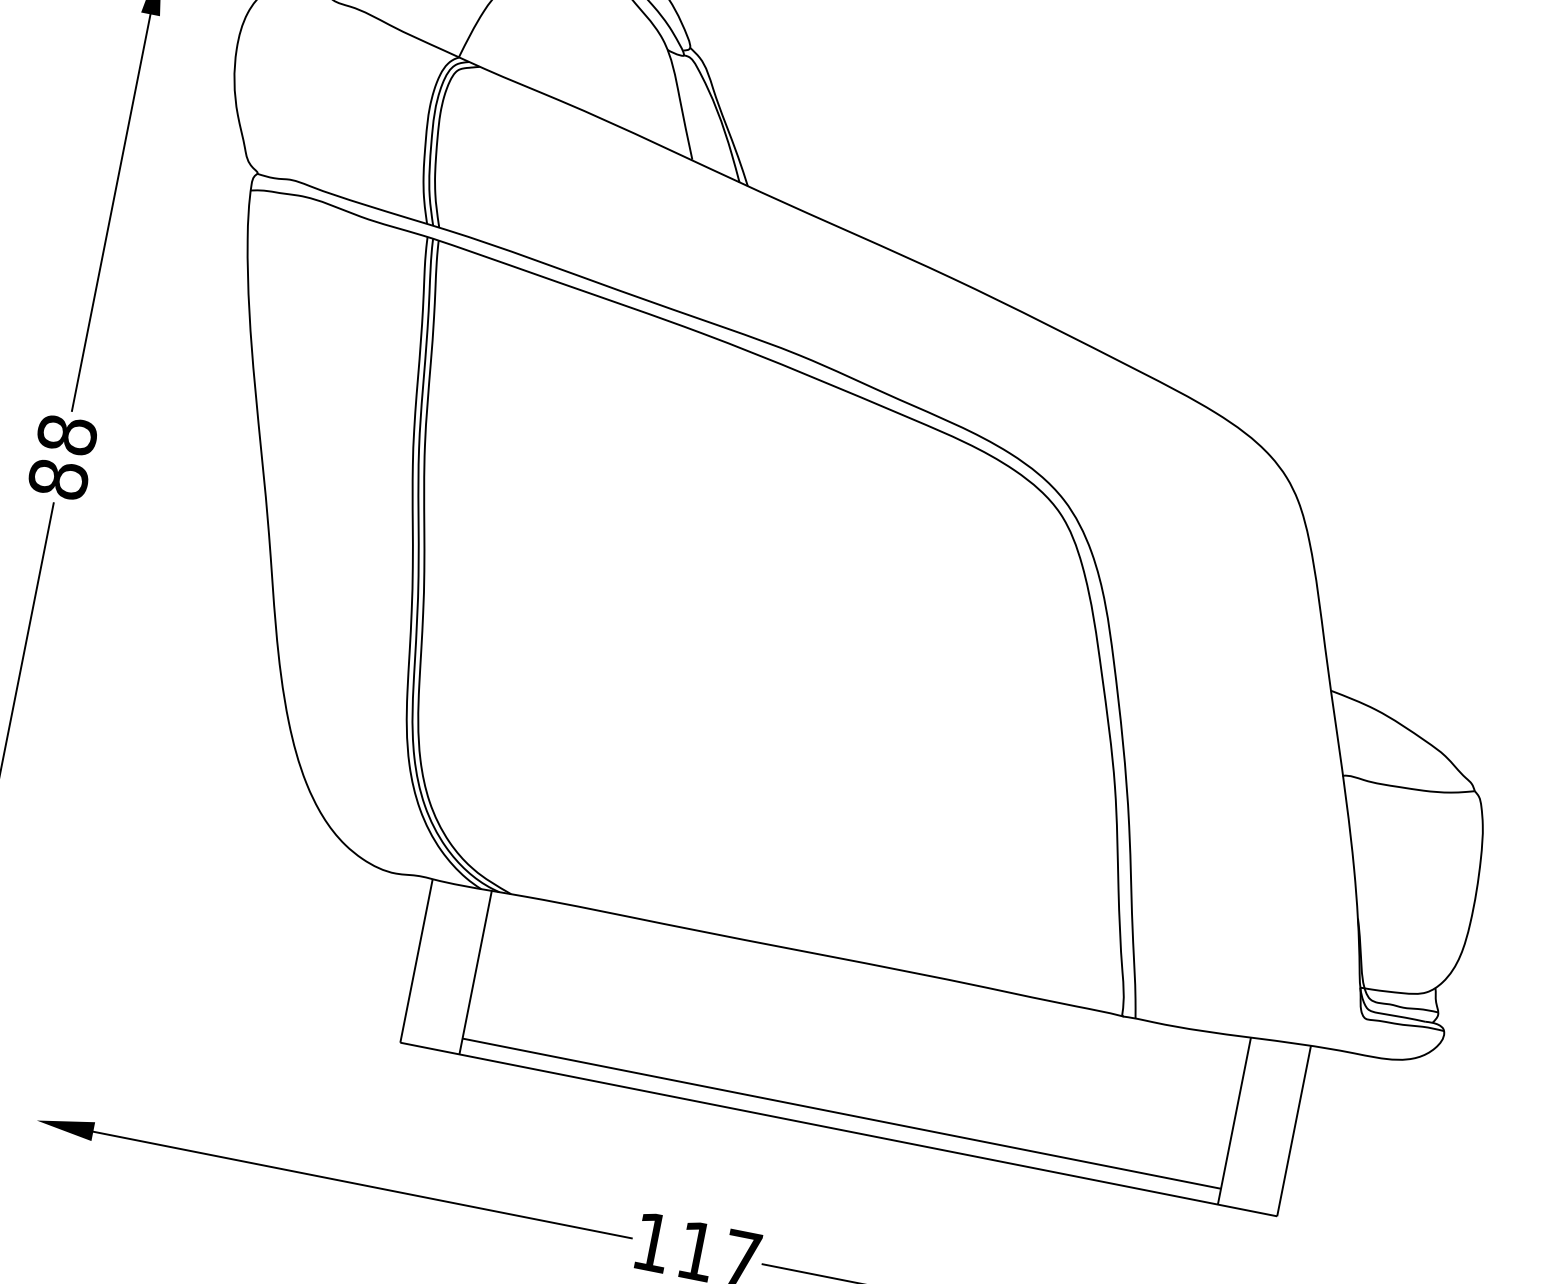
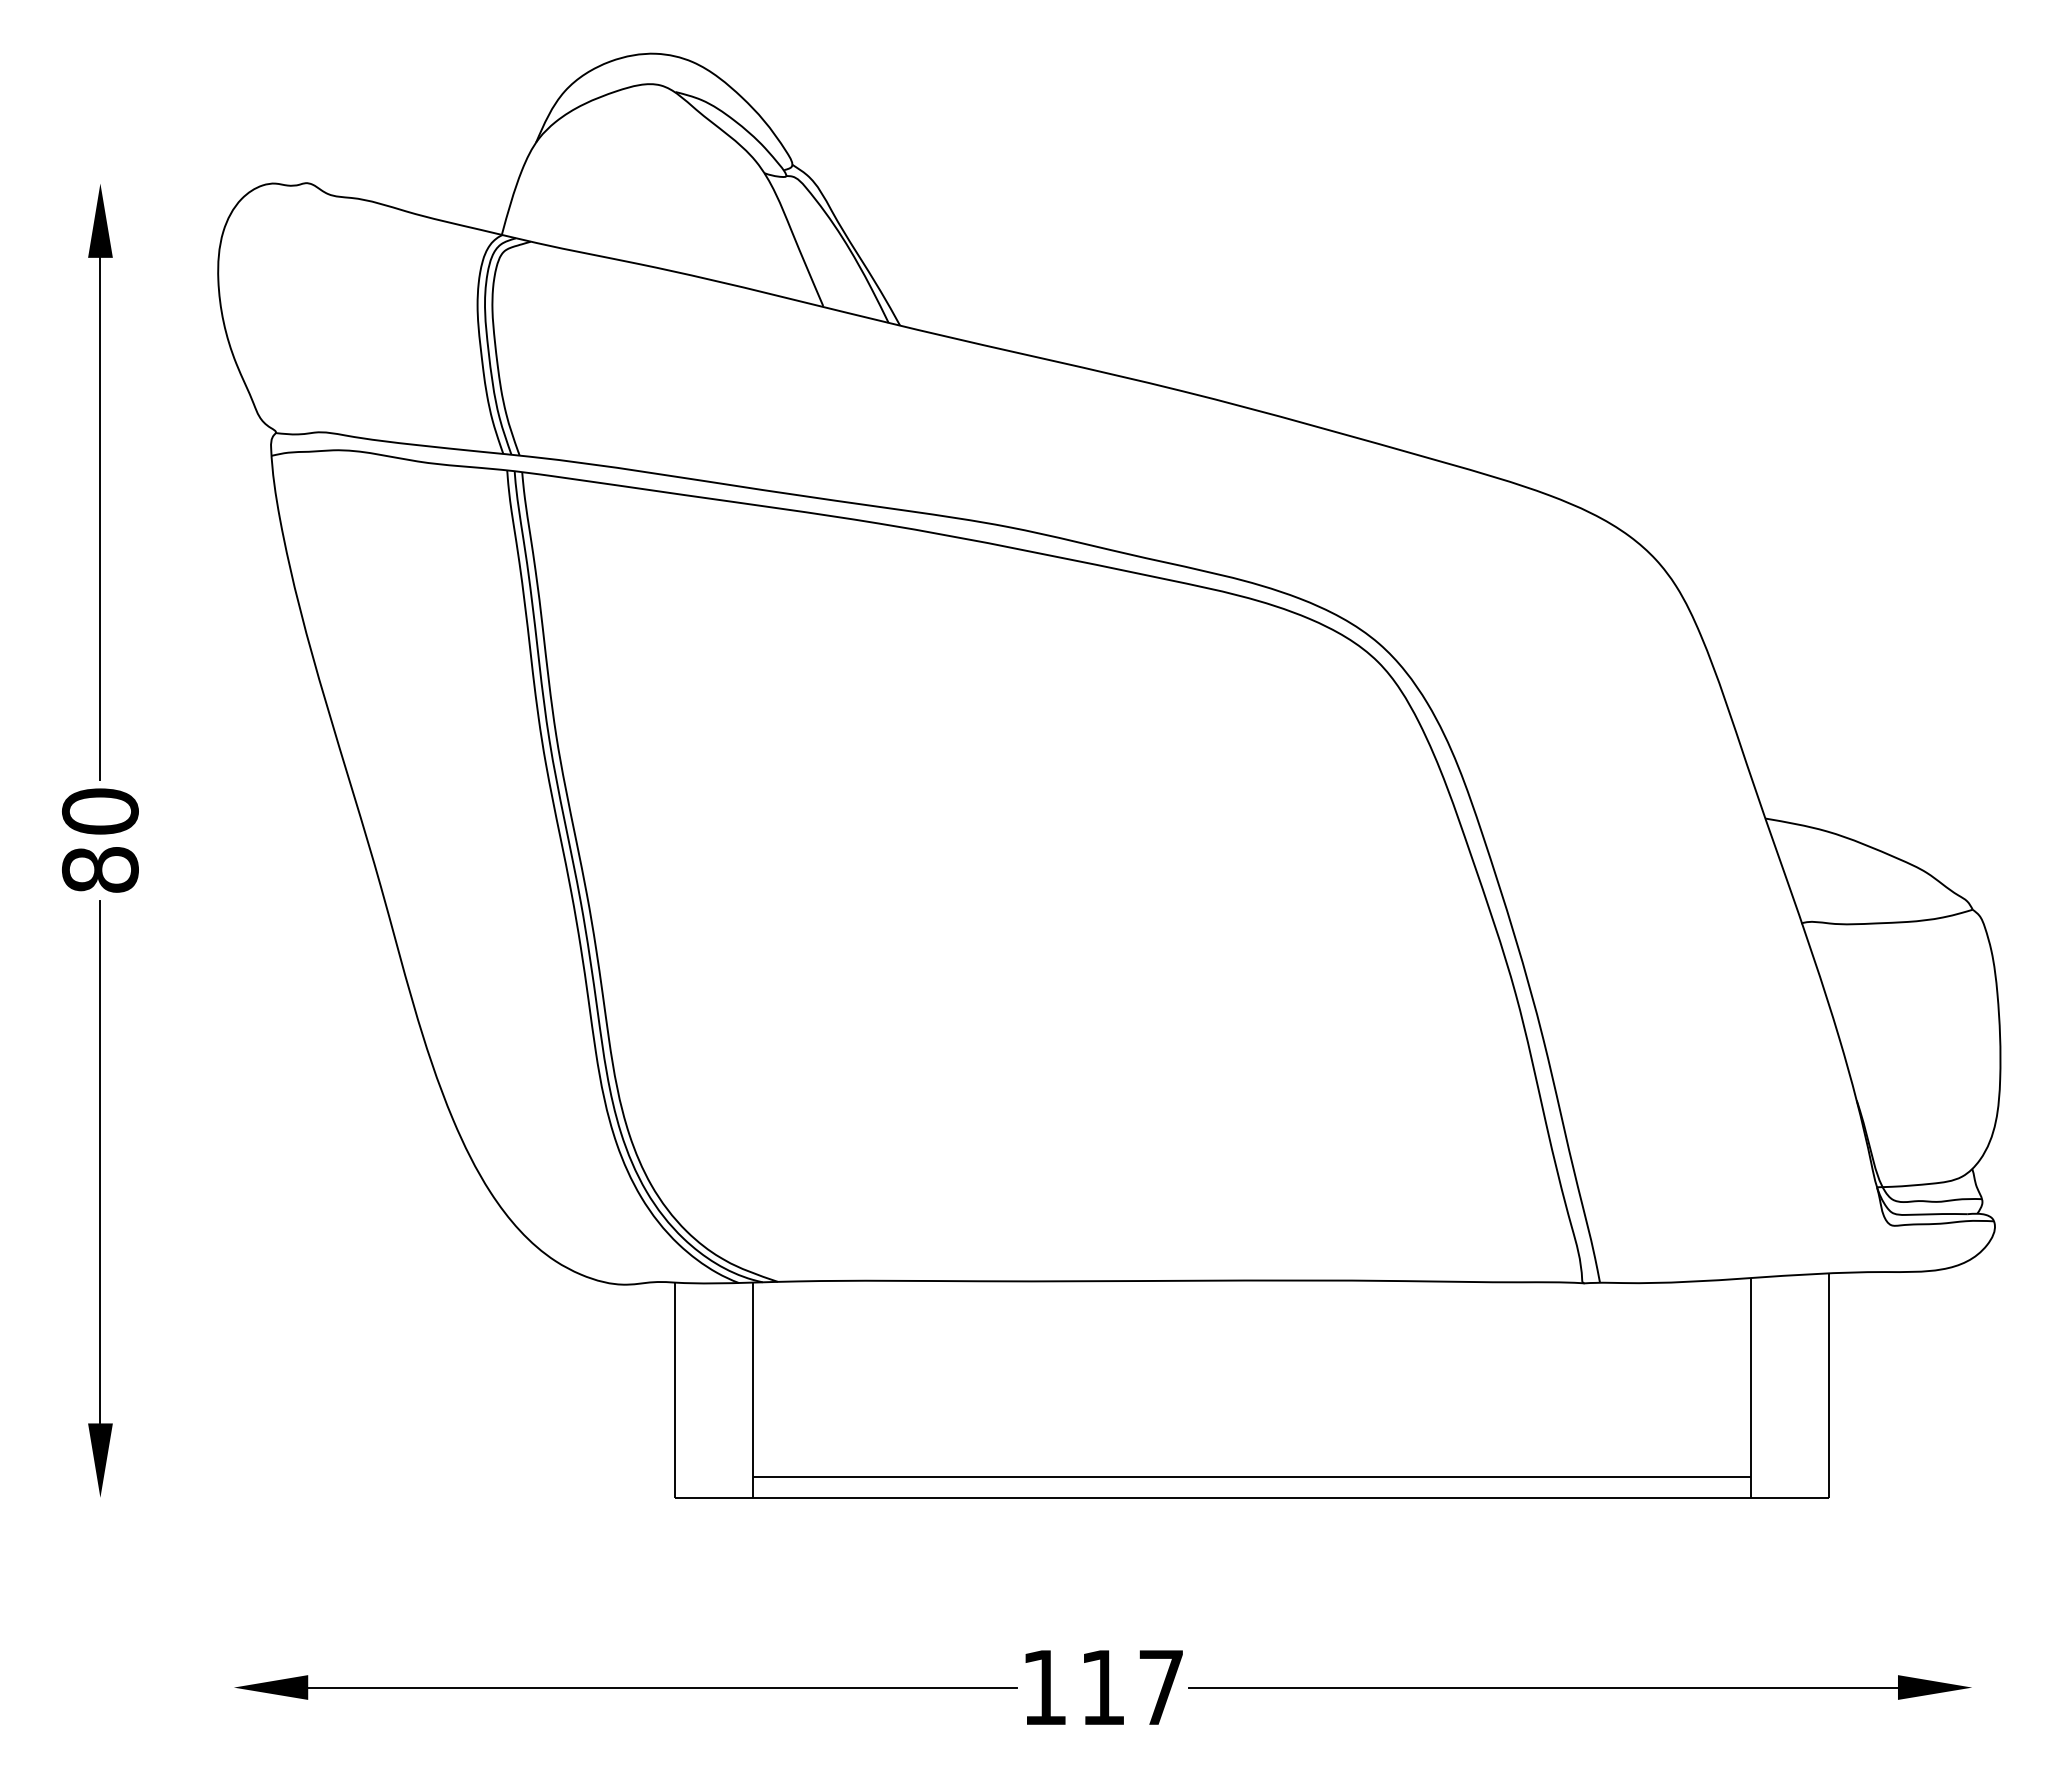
text: (67, 434) -> (100, 811), 88 -> 80

